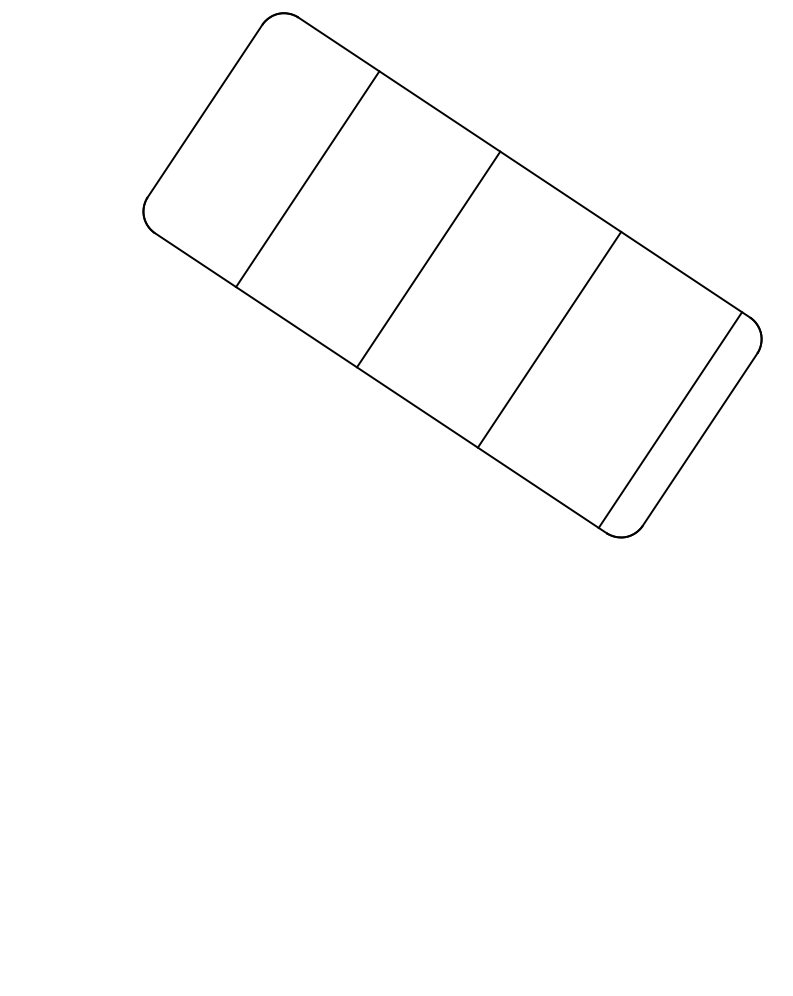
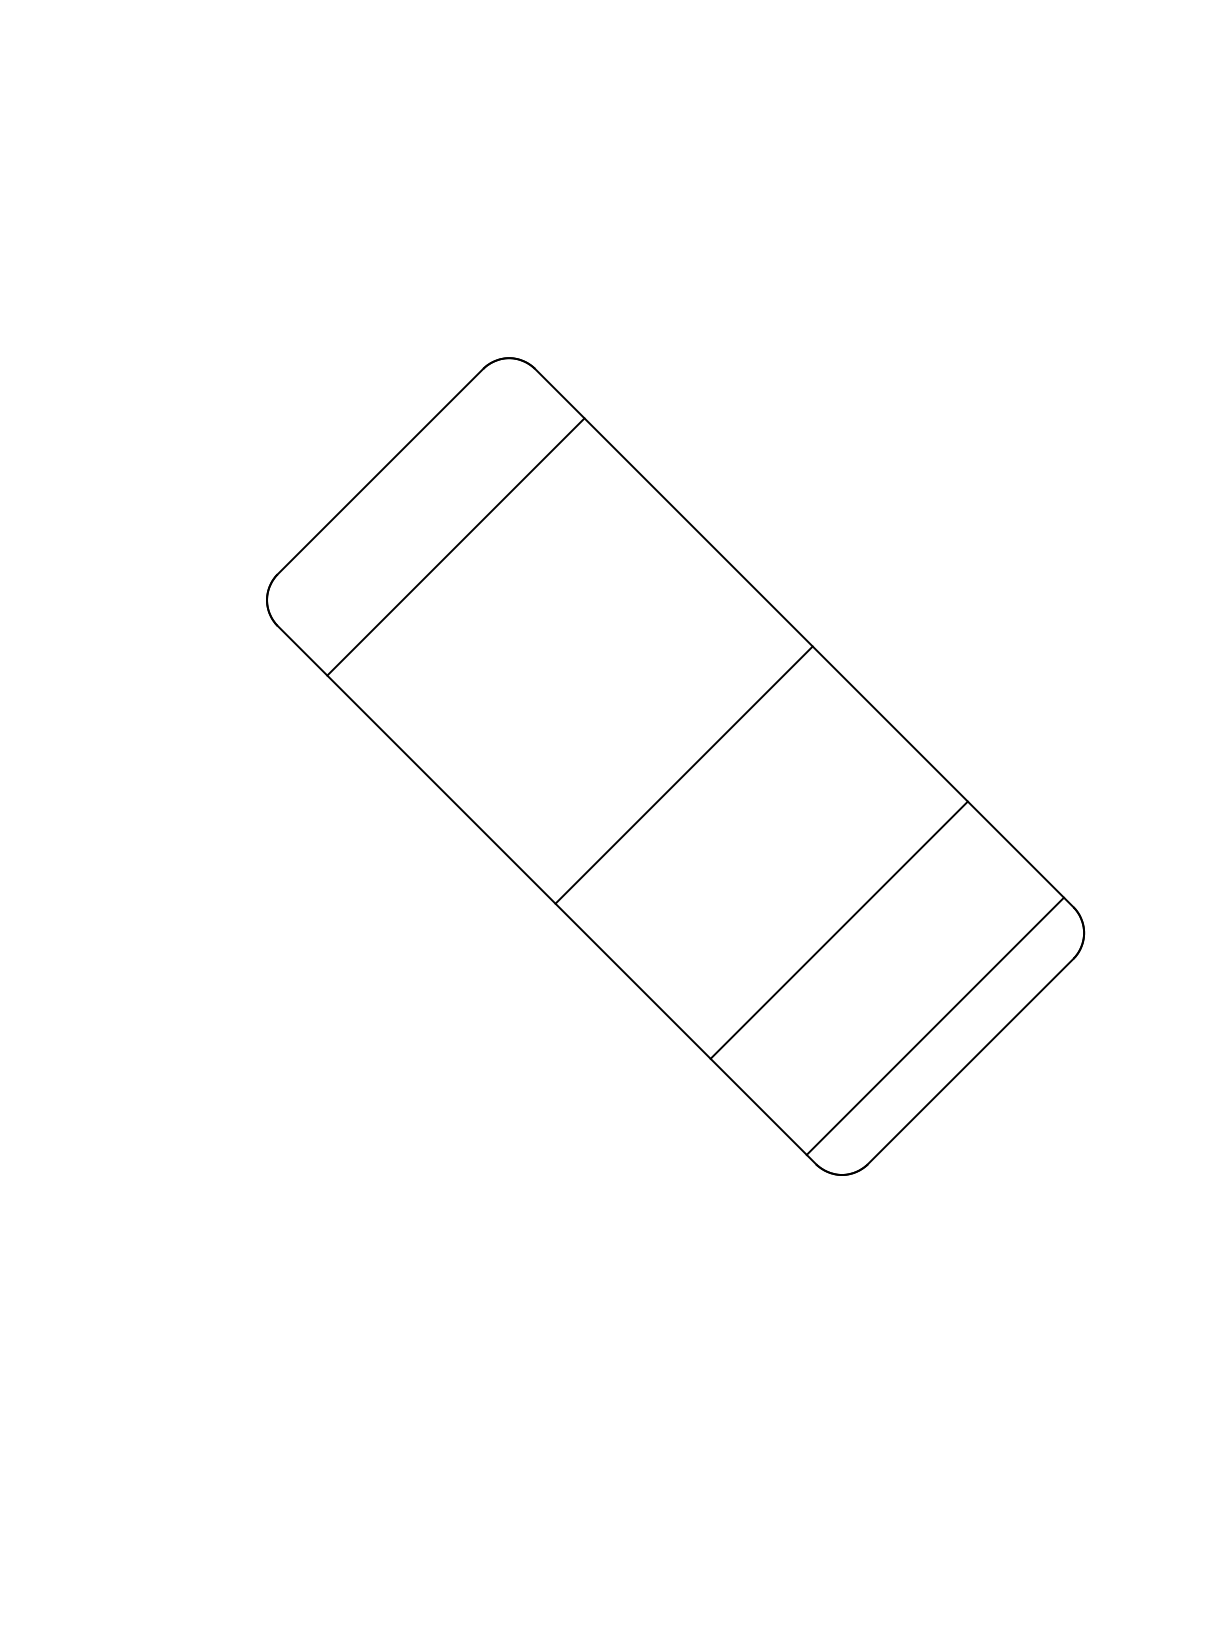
line: (307, 178) -> (455, 546), moved
line: (428, 259) -> (683, 774), moved
line: (548, 339) -> (838, 929), moved

